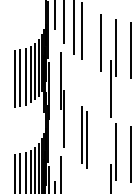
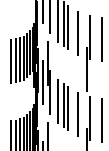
line: (86, 35) -> (67, 27), added
line: (54, 104) -> (42, 81), added
line: (73, 129) -> (57, 100), added
line: (100, 145) -> (78, 113), added

